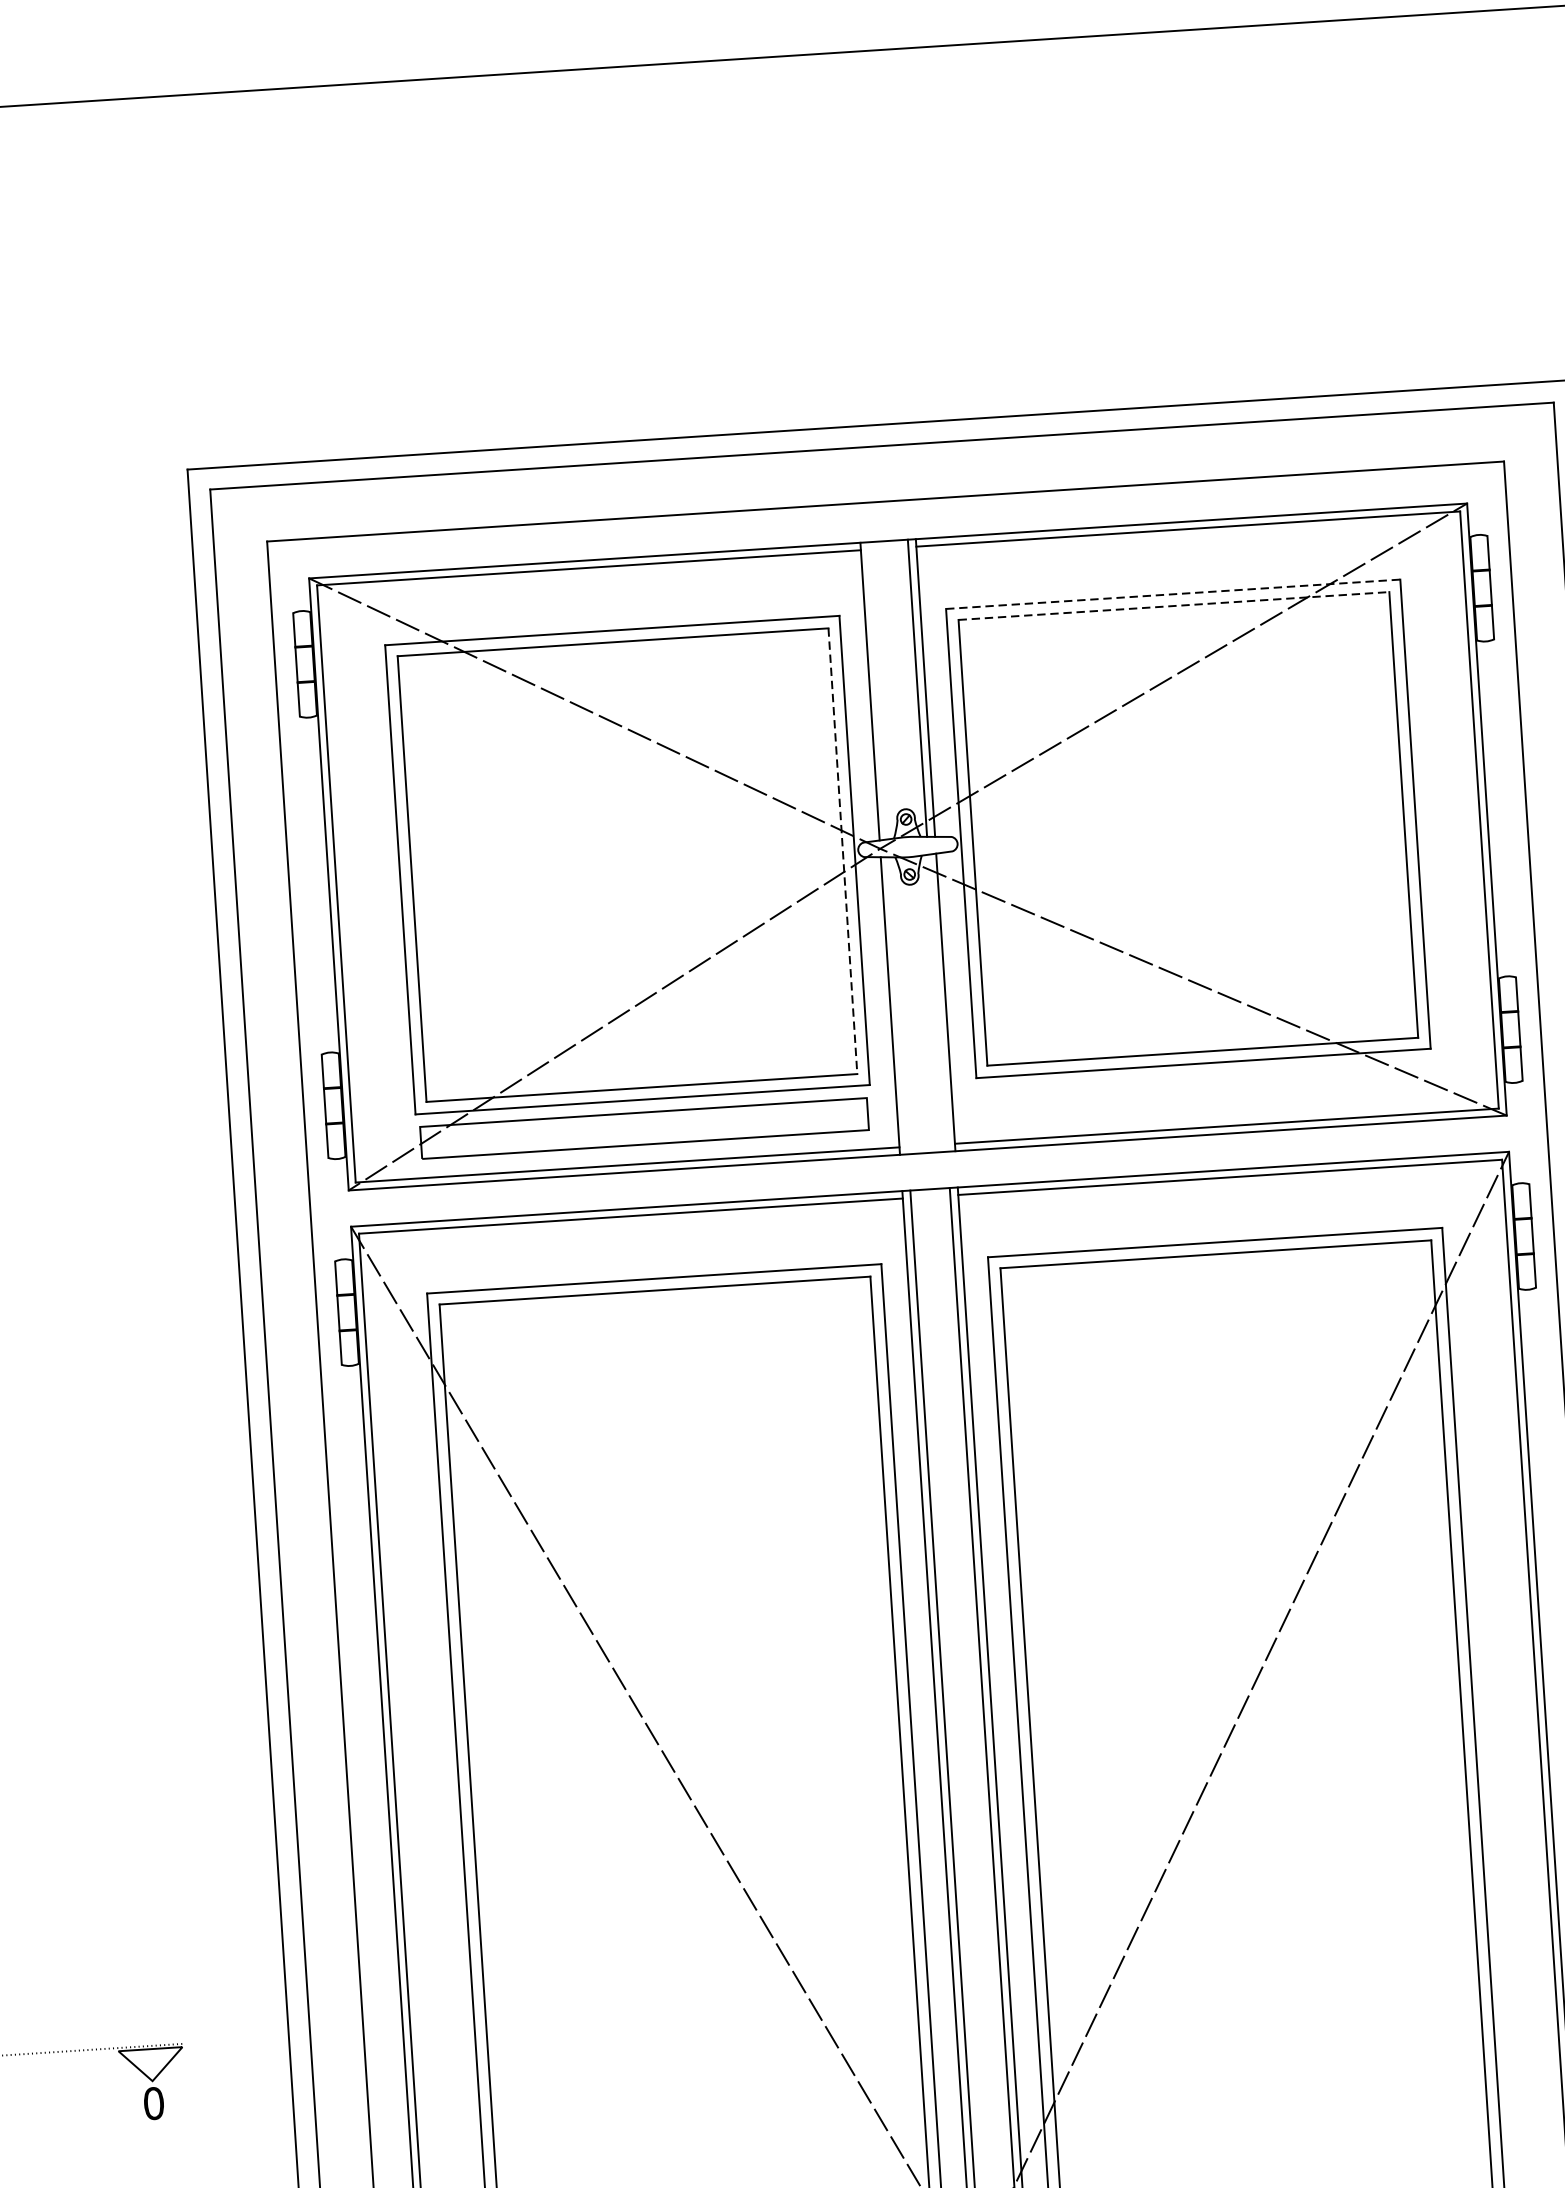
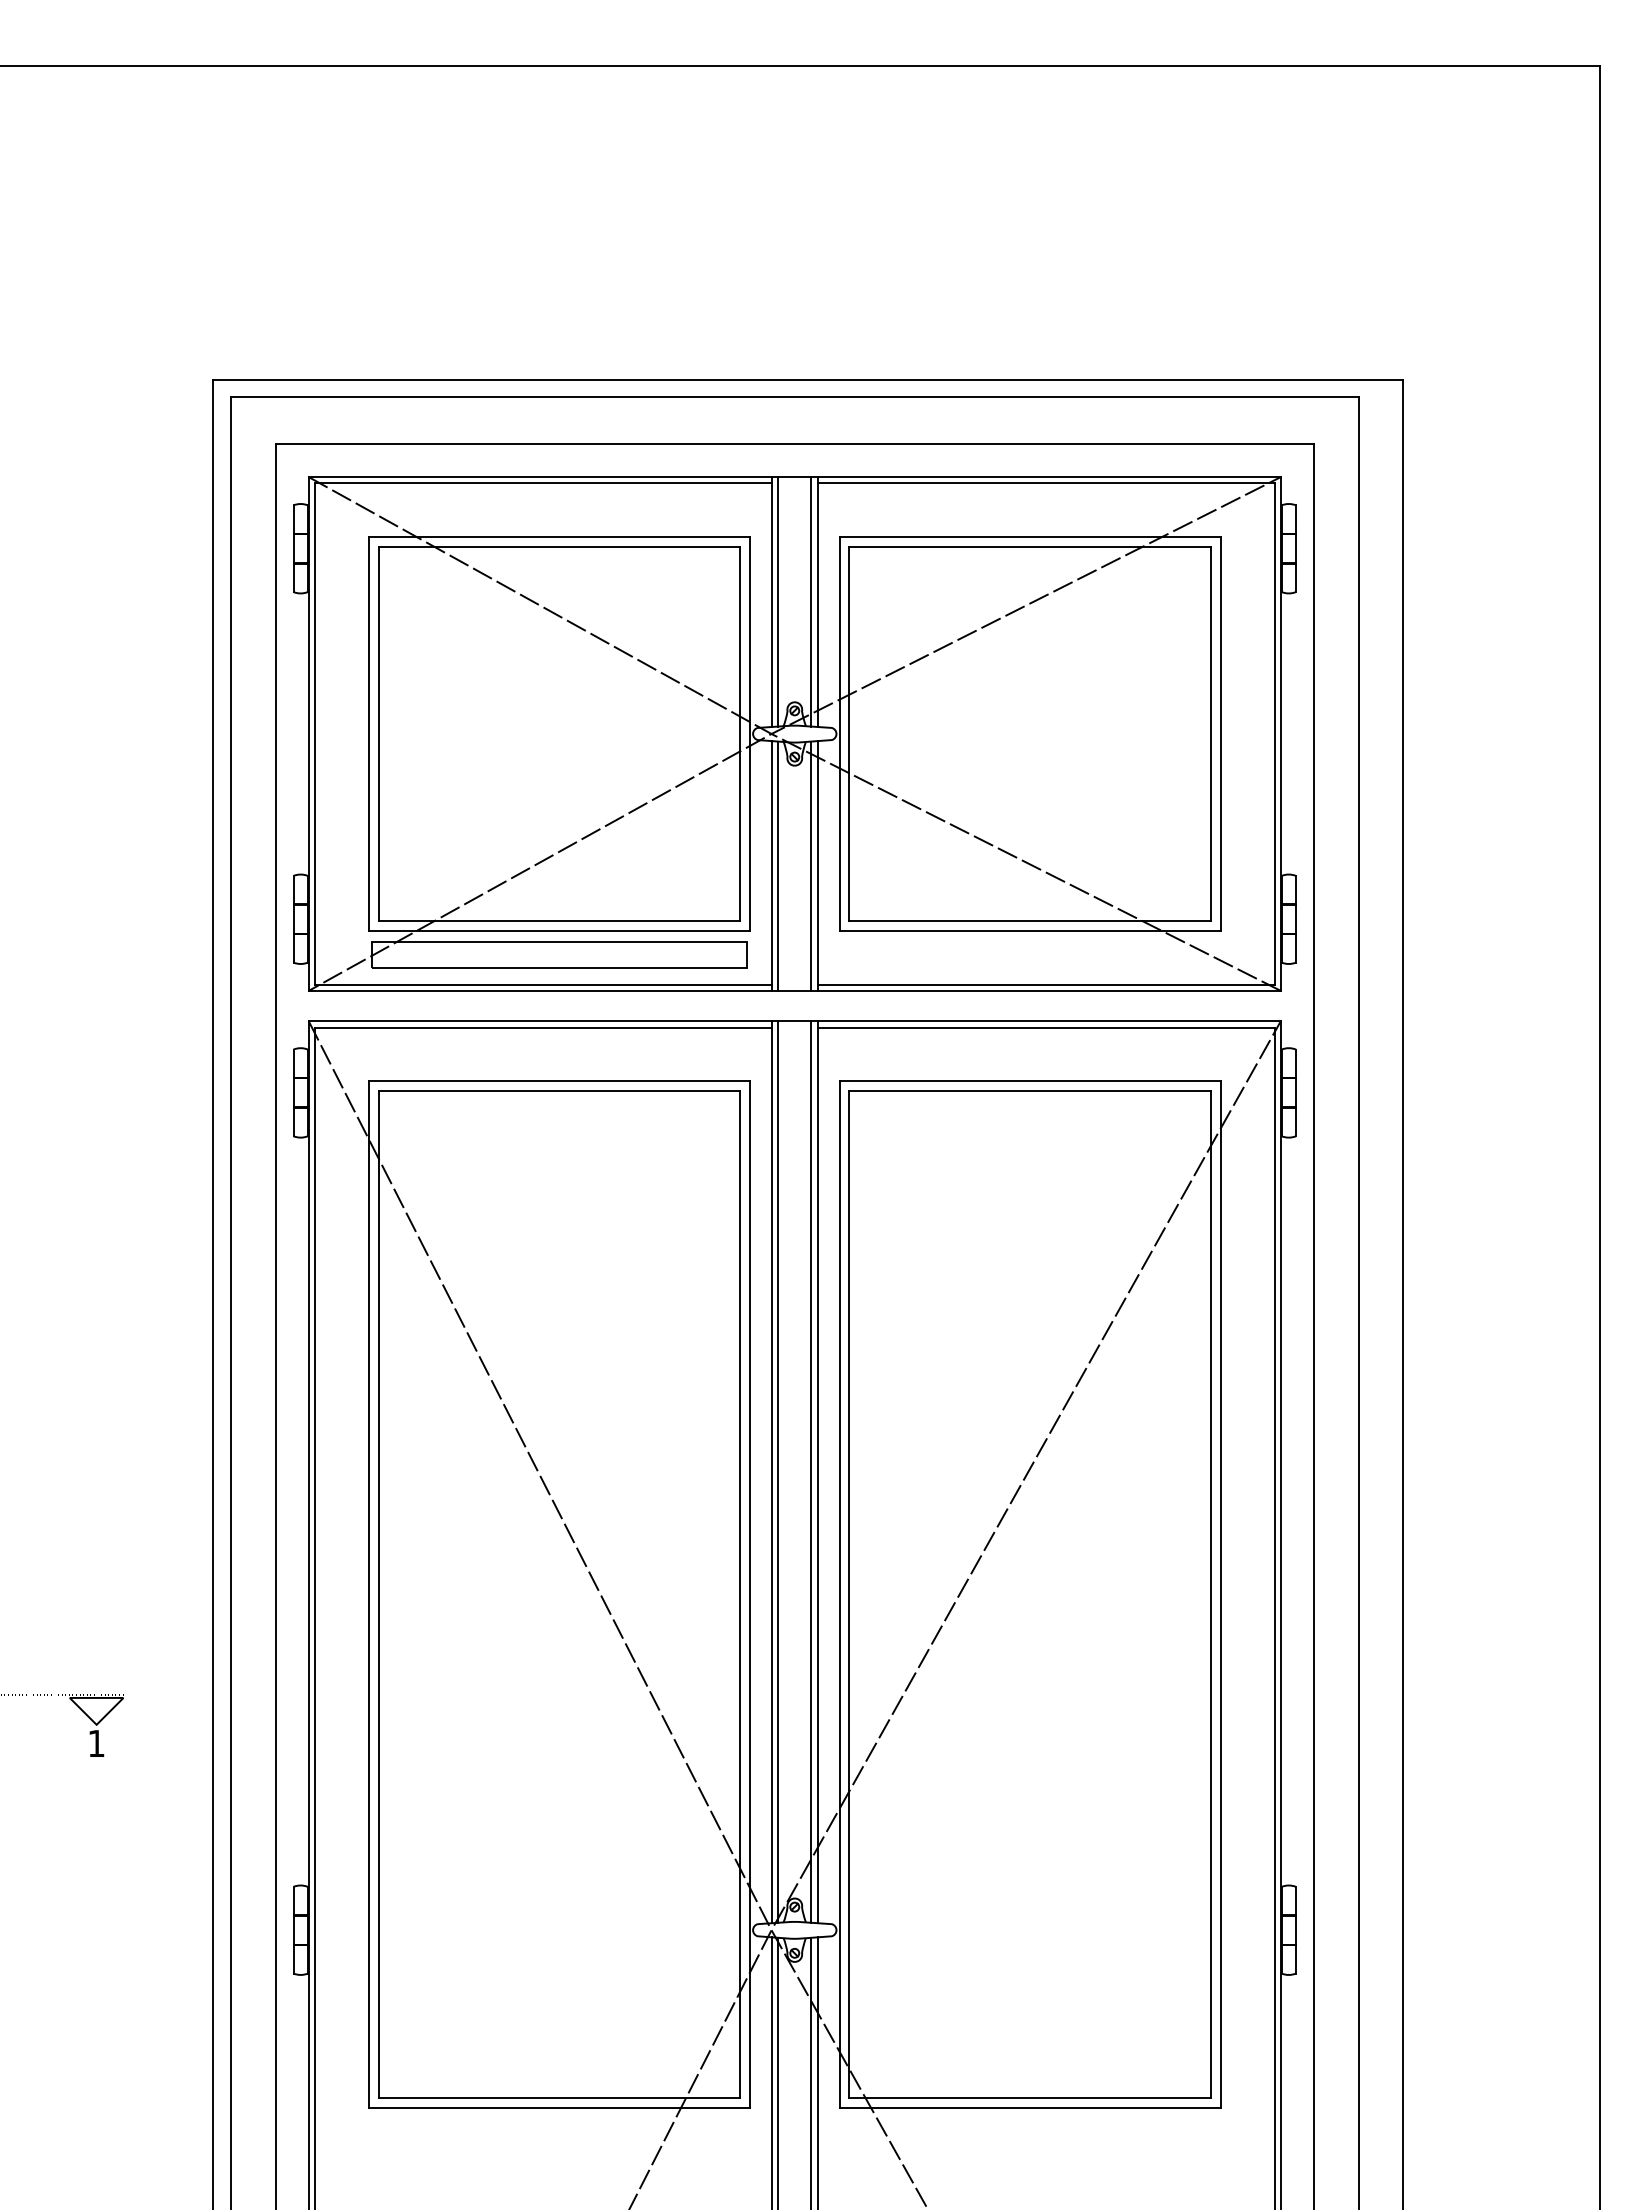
line: (1173, 594) -> (1030, 537), dashed -> solid
line: (1174, 605) -> (1030, 546), dashed -> solid
line: (878, 690) -> (778, 601), added
line: (843, 851) -> (740, 734), dashed -> solid
line: (937, 1002) -> (811, 865), added
line: (898, 1004) -> (778, 865), added
text: (153, 2103) -> (96, 1743), 0 -> 1

